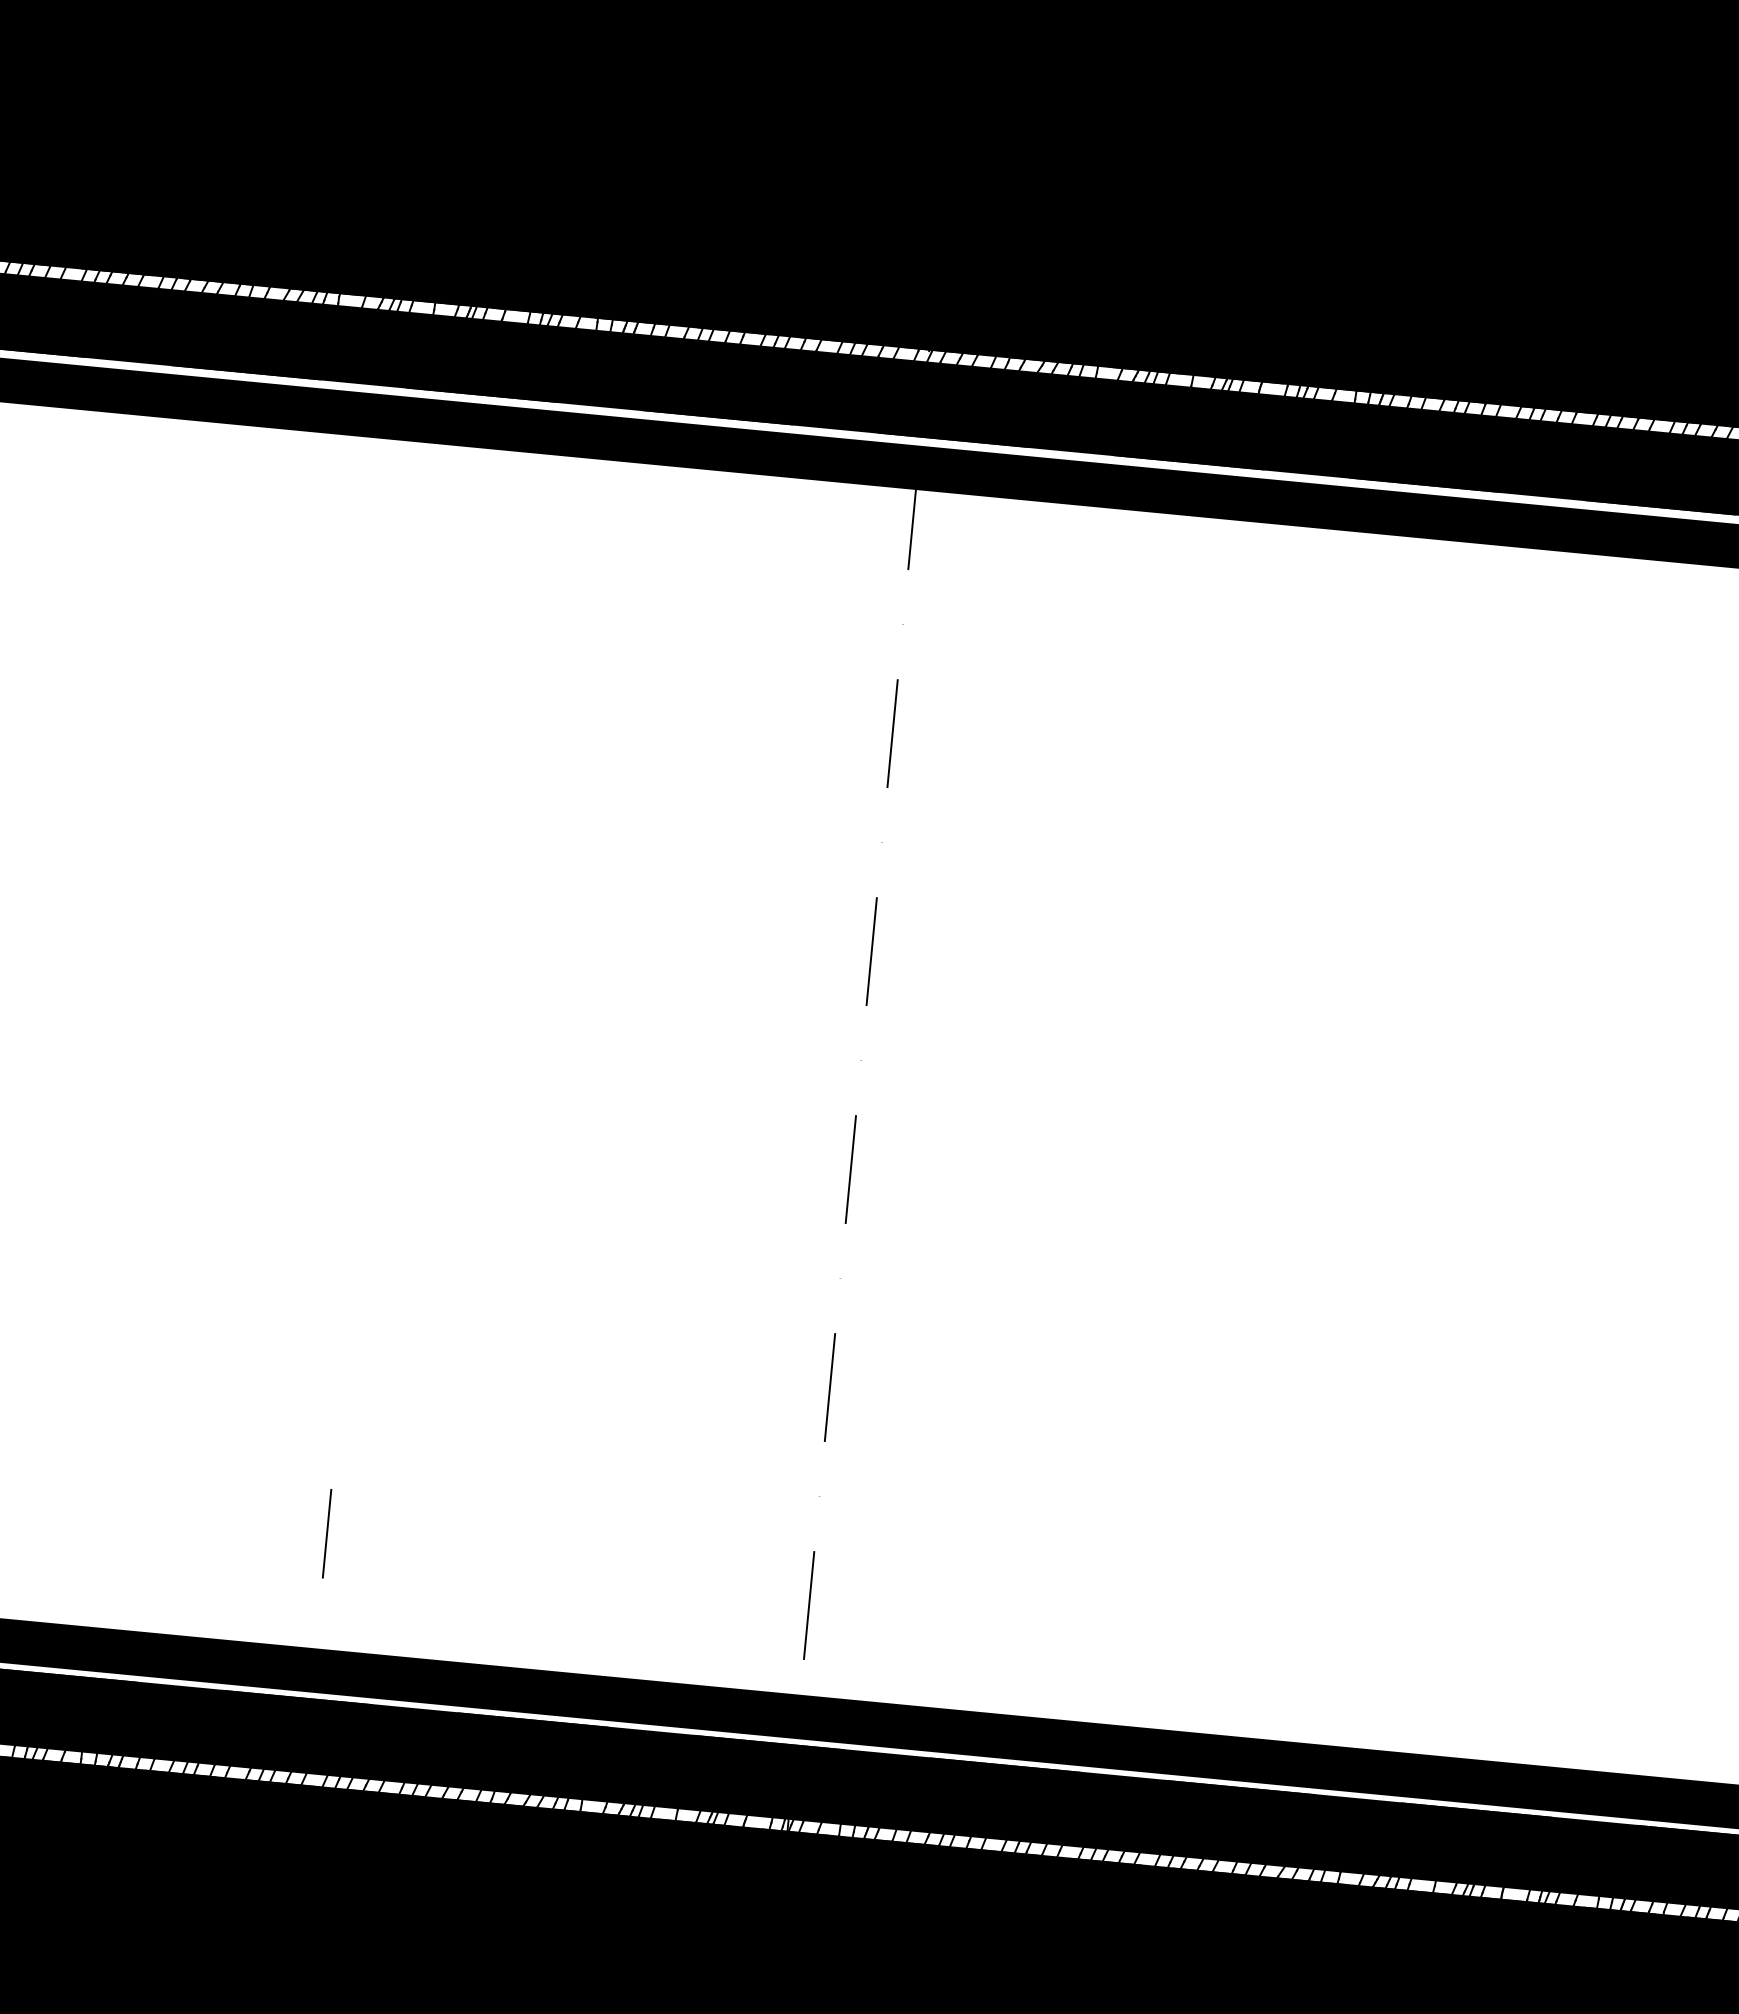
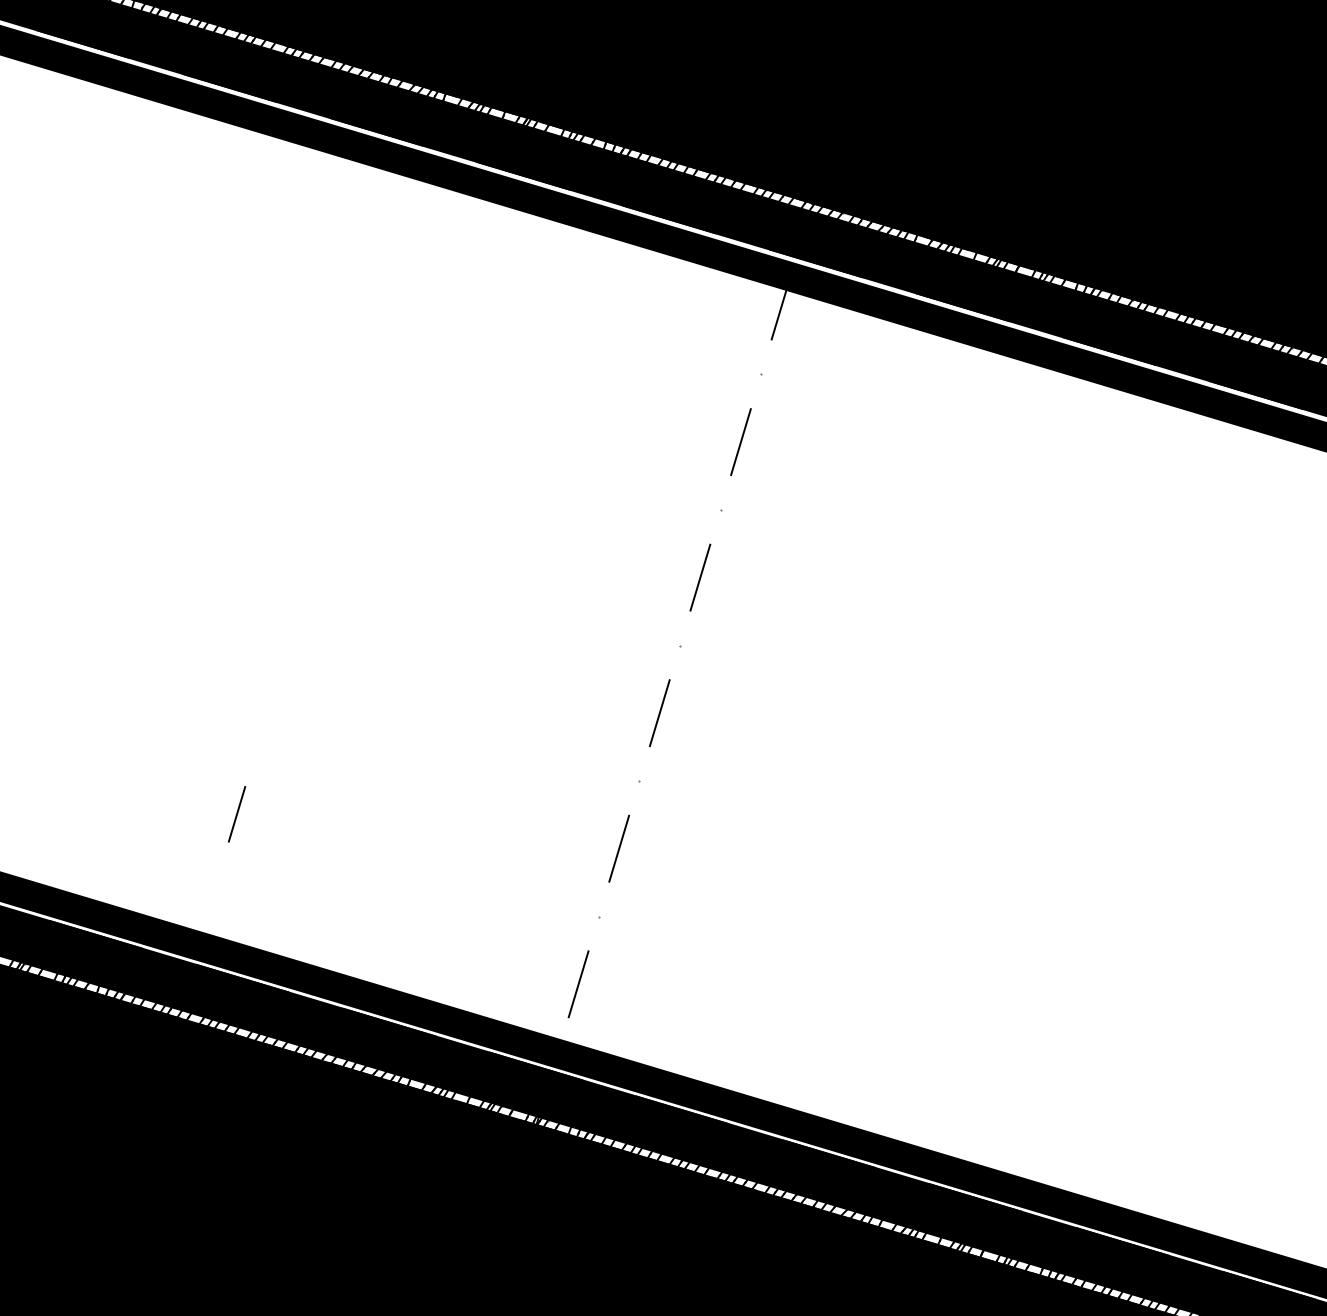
line: (327, 1533) -> (237, 814), moved

